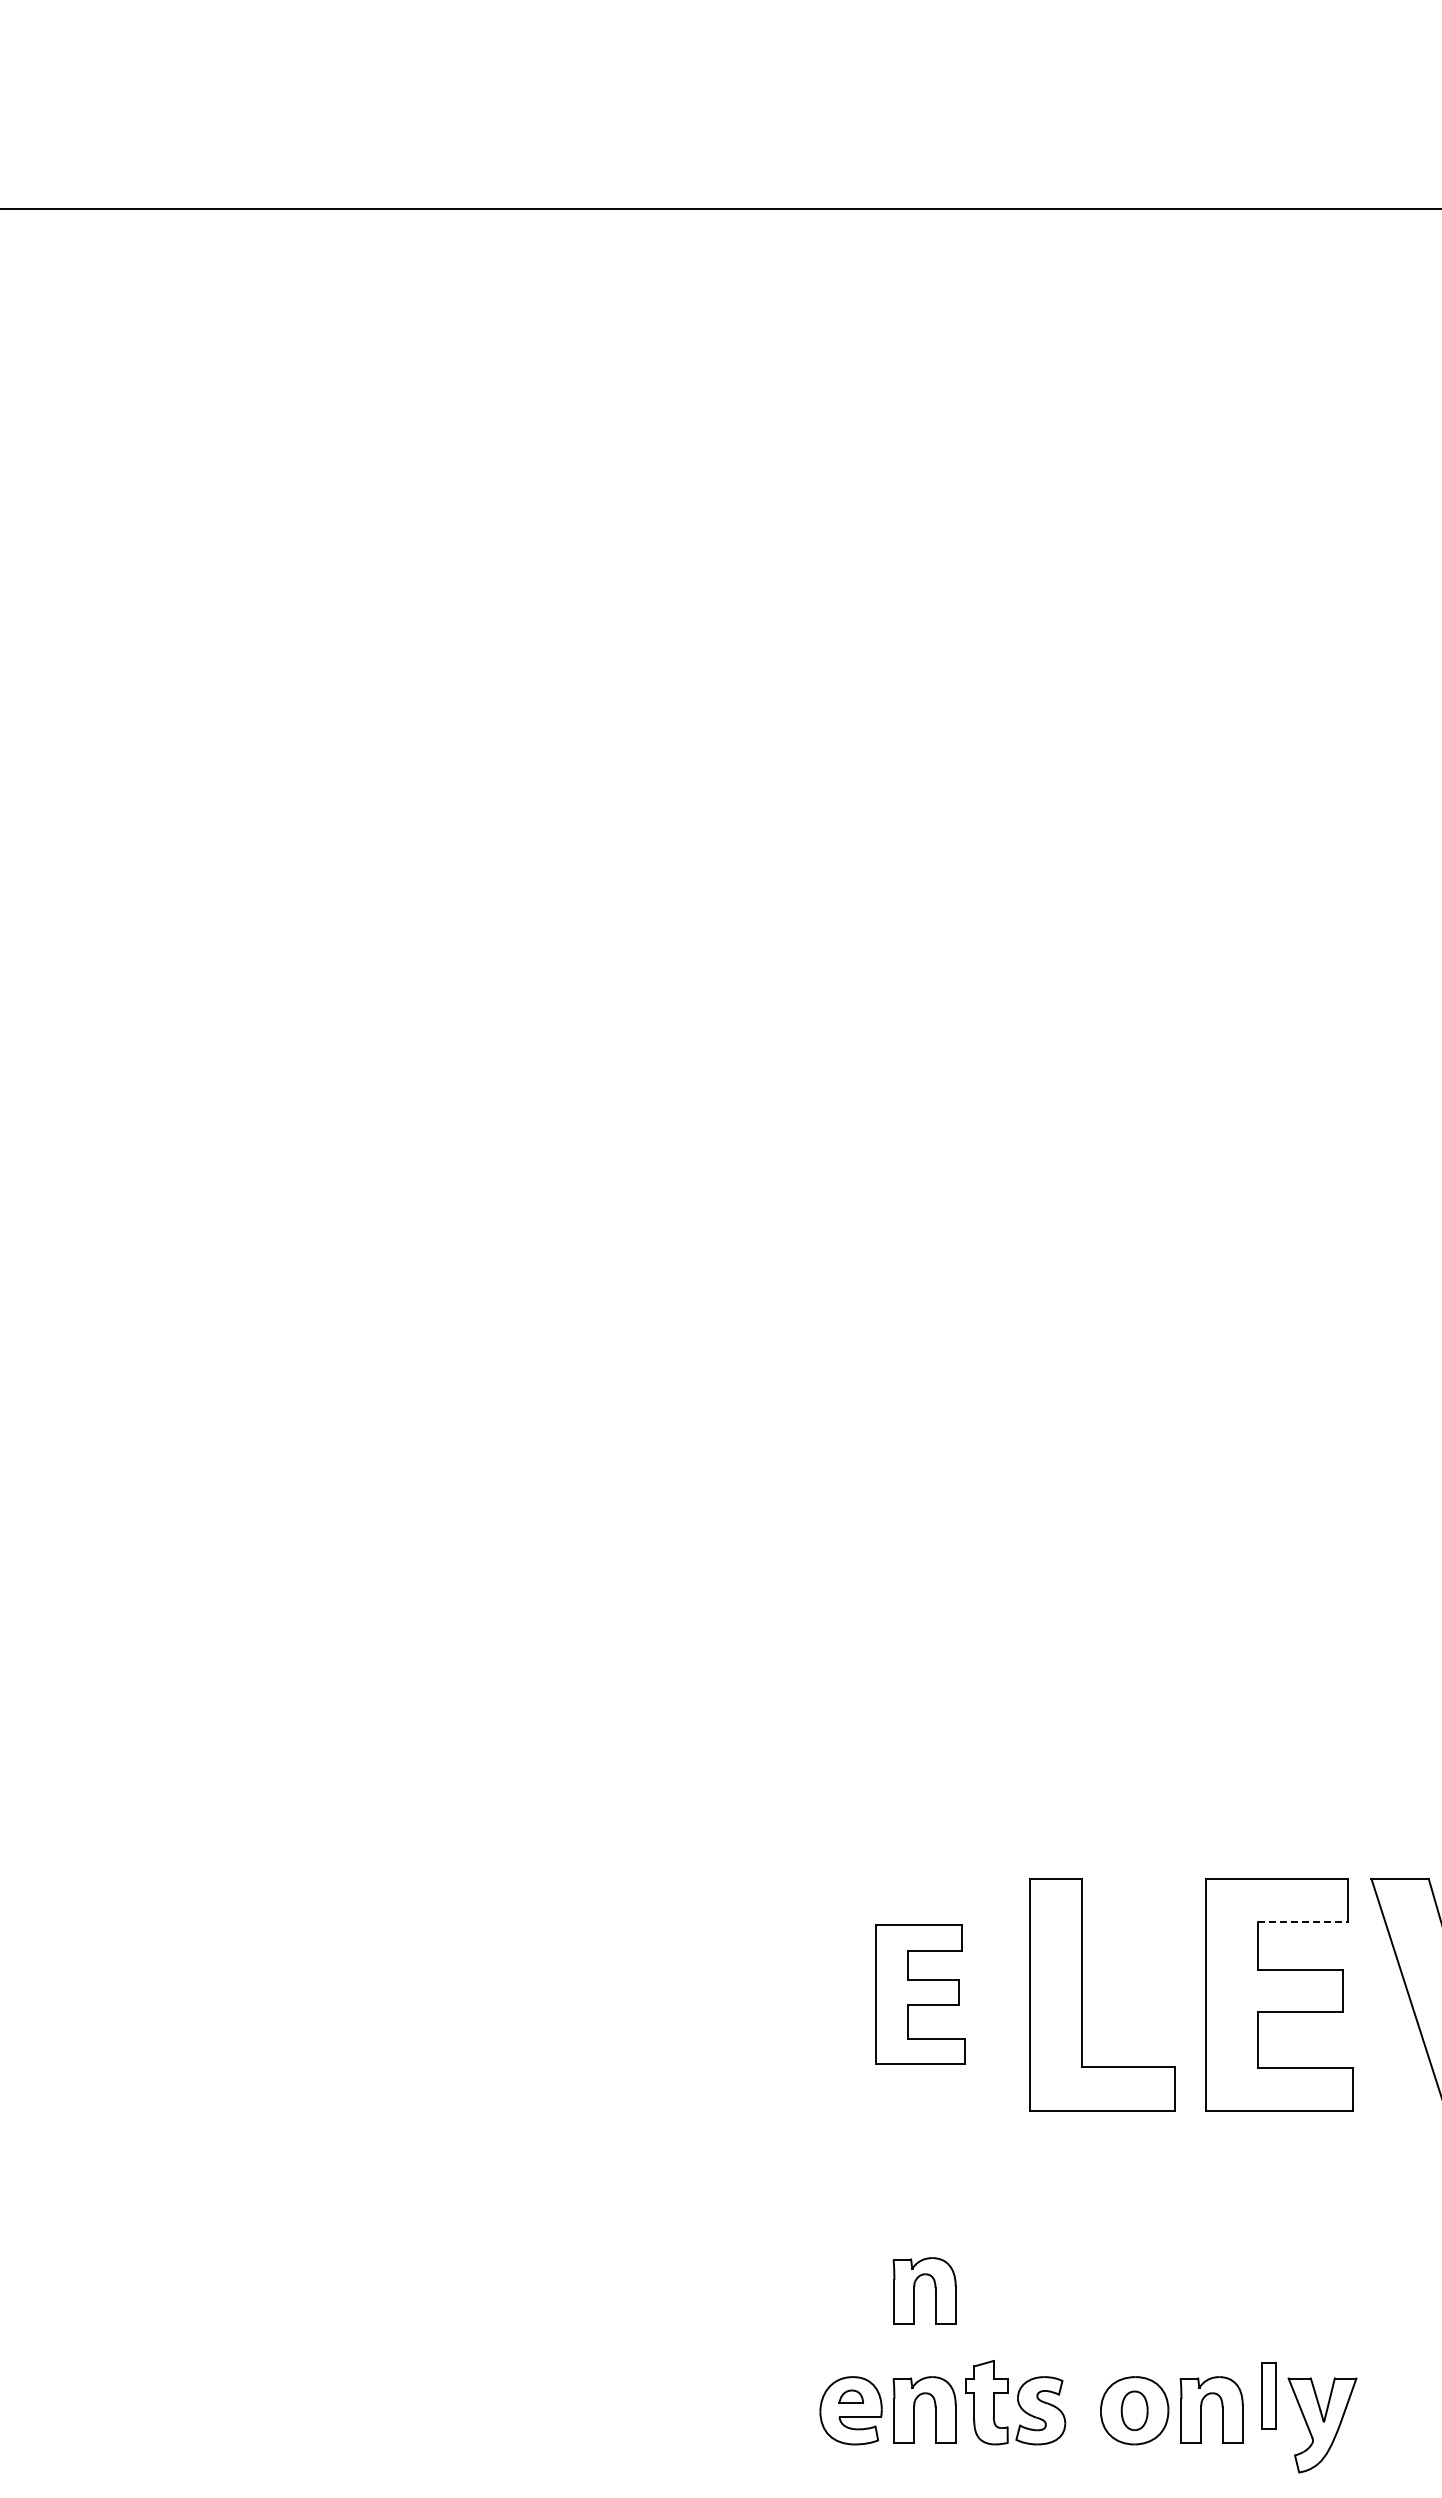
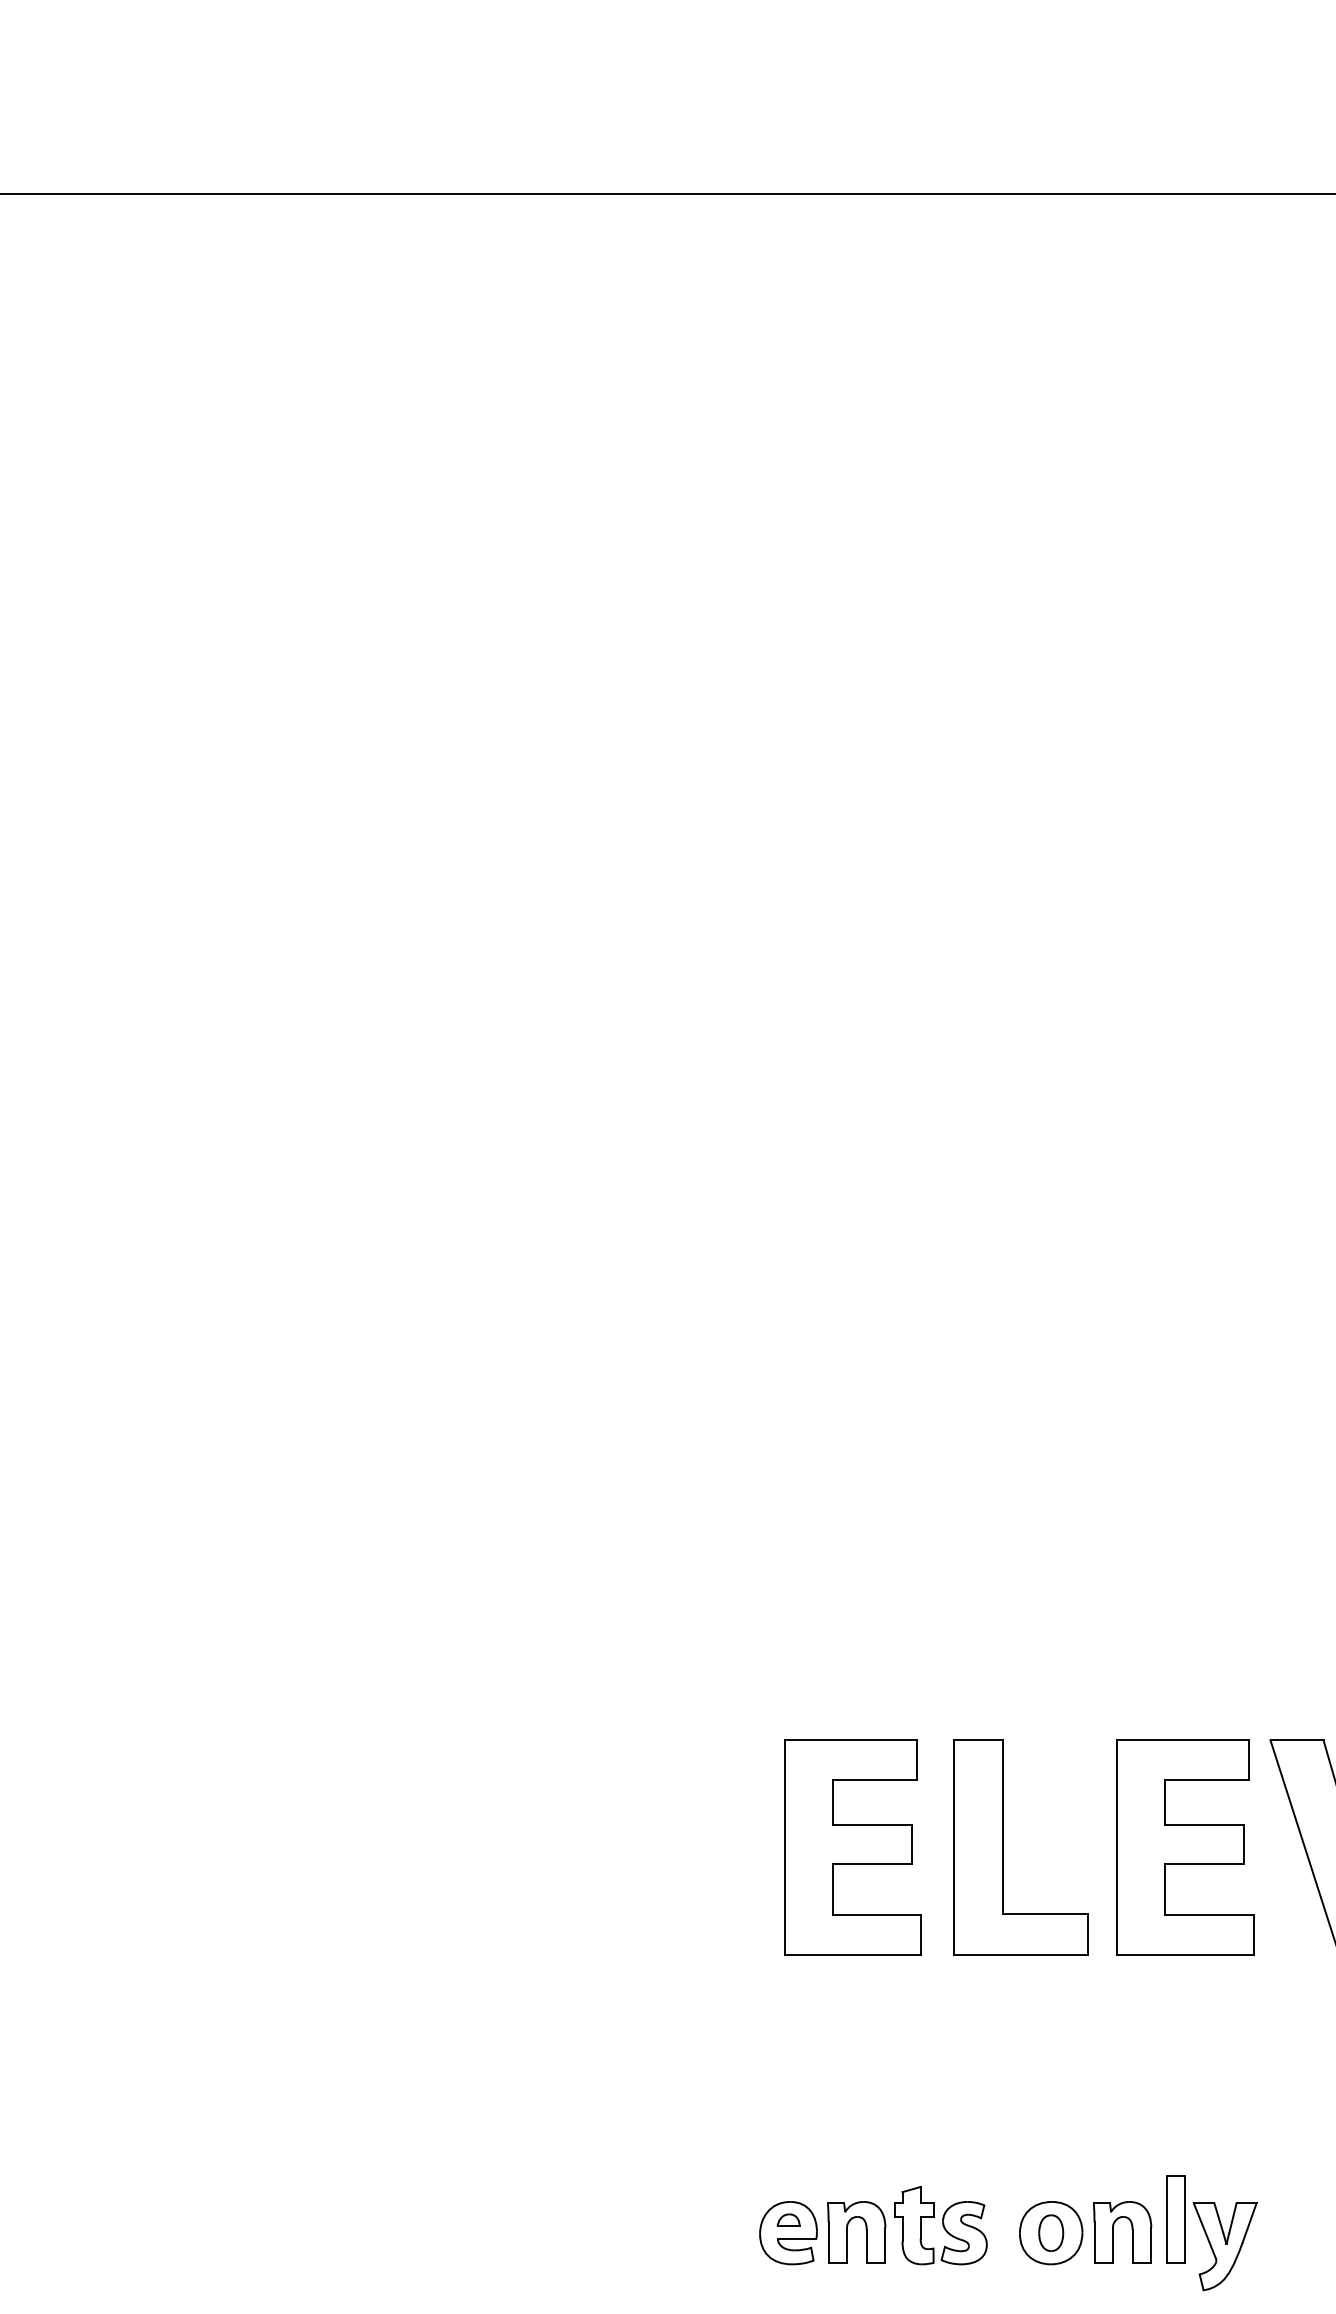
line: (1303, 1921) -> (1207, 1779), dashed -> solid
part: (920, 1994) -> (852, 1847), size x1.67
part: (915, 2286) -> (848, 2118), removed
part: (1268, 2395) -> (1175, 2219), size x1.43

